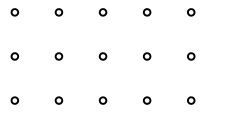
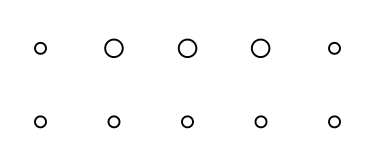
part: (58, 56) -> (113, 48), size x1.6
part: (102, 56) -> (186, 48), size x1.6
part: (147, 56) -> (261, 48), size x1.6

